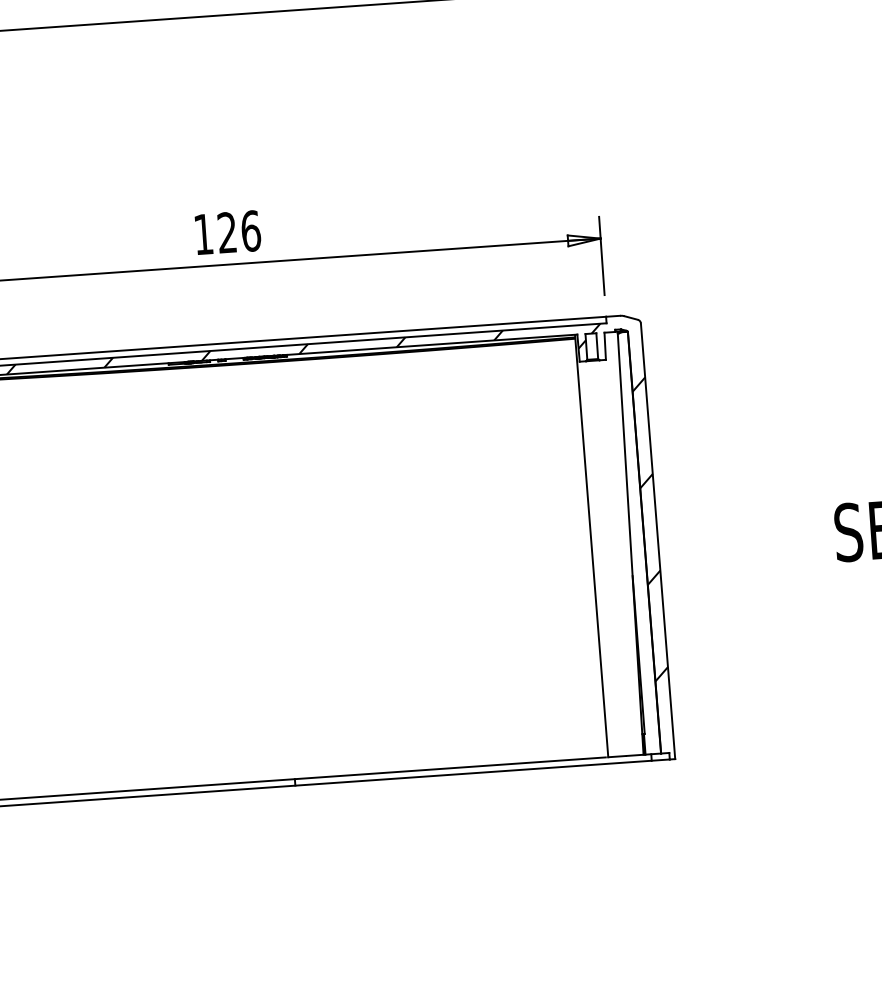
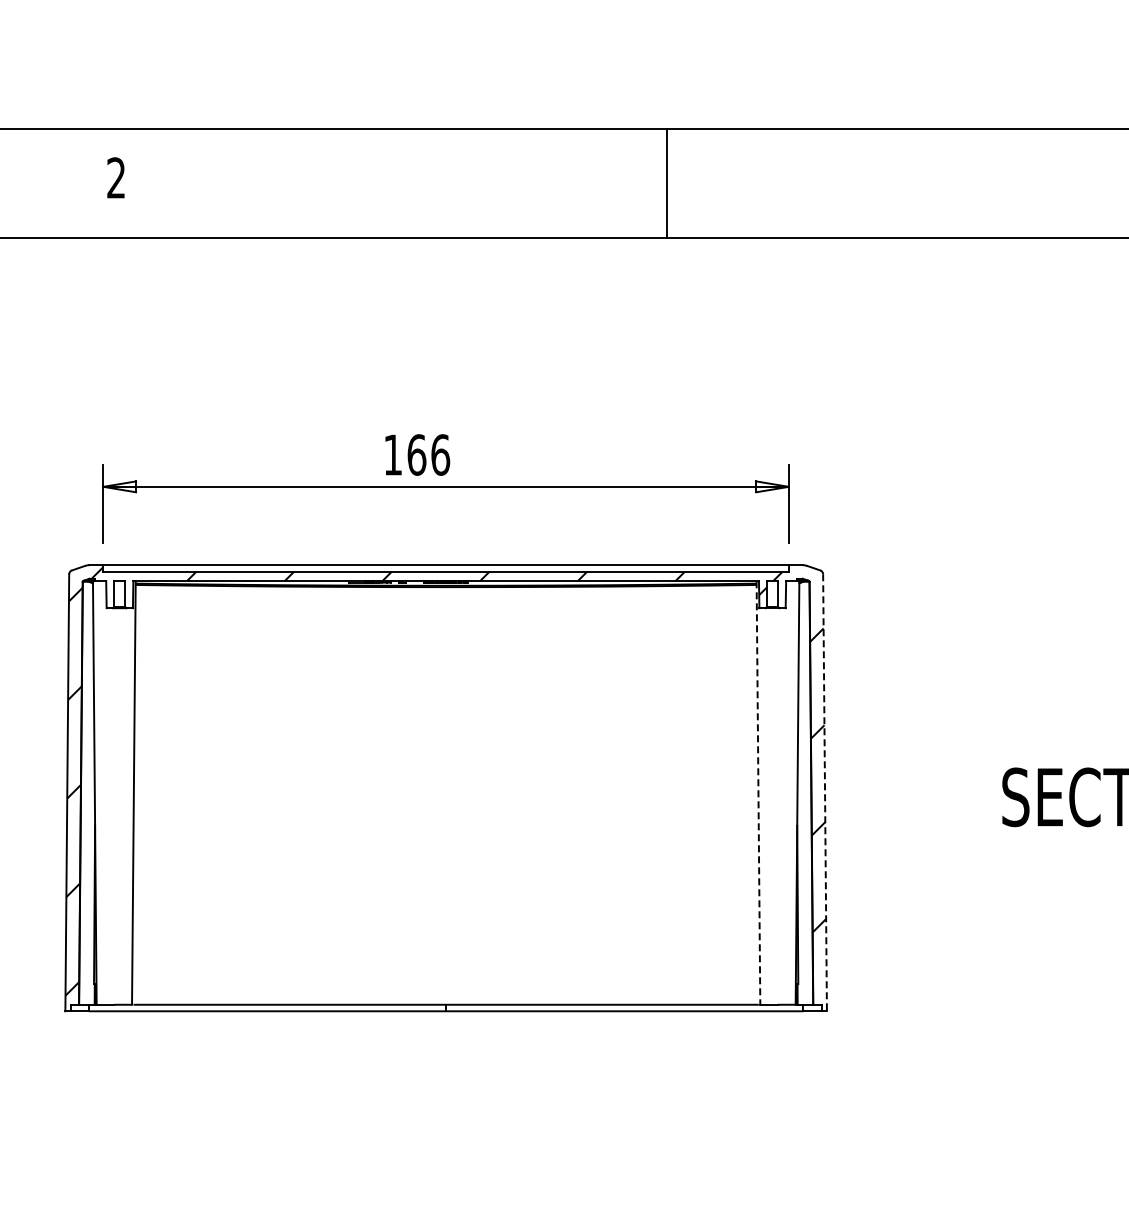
text: (226, 232) -> (416, 454), 126 -> 166
line: (658, 540) -> (825, 792), solid -> dashed
line: (591, 546) -> (758, 793), solid -> dashed

